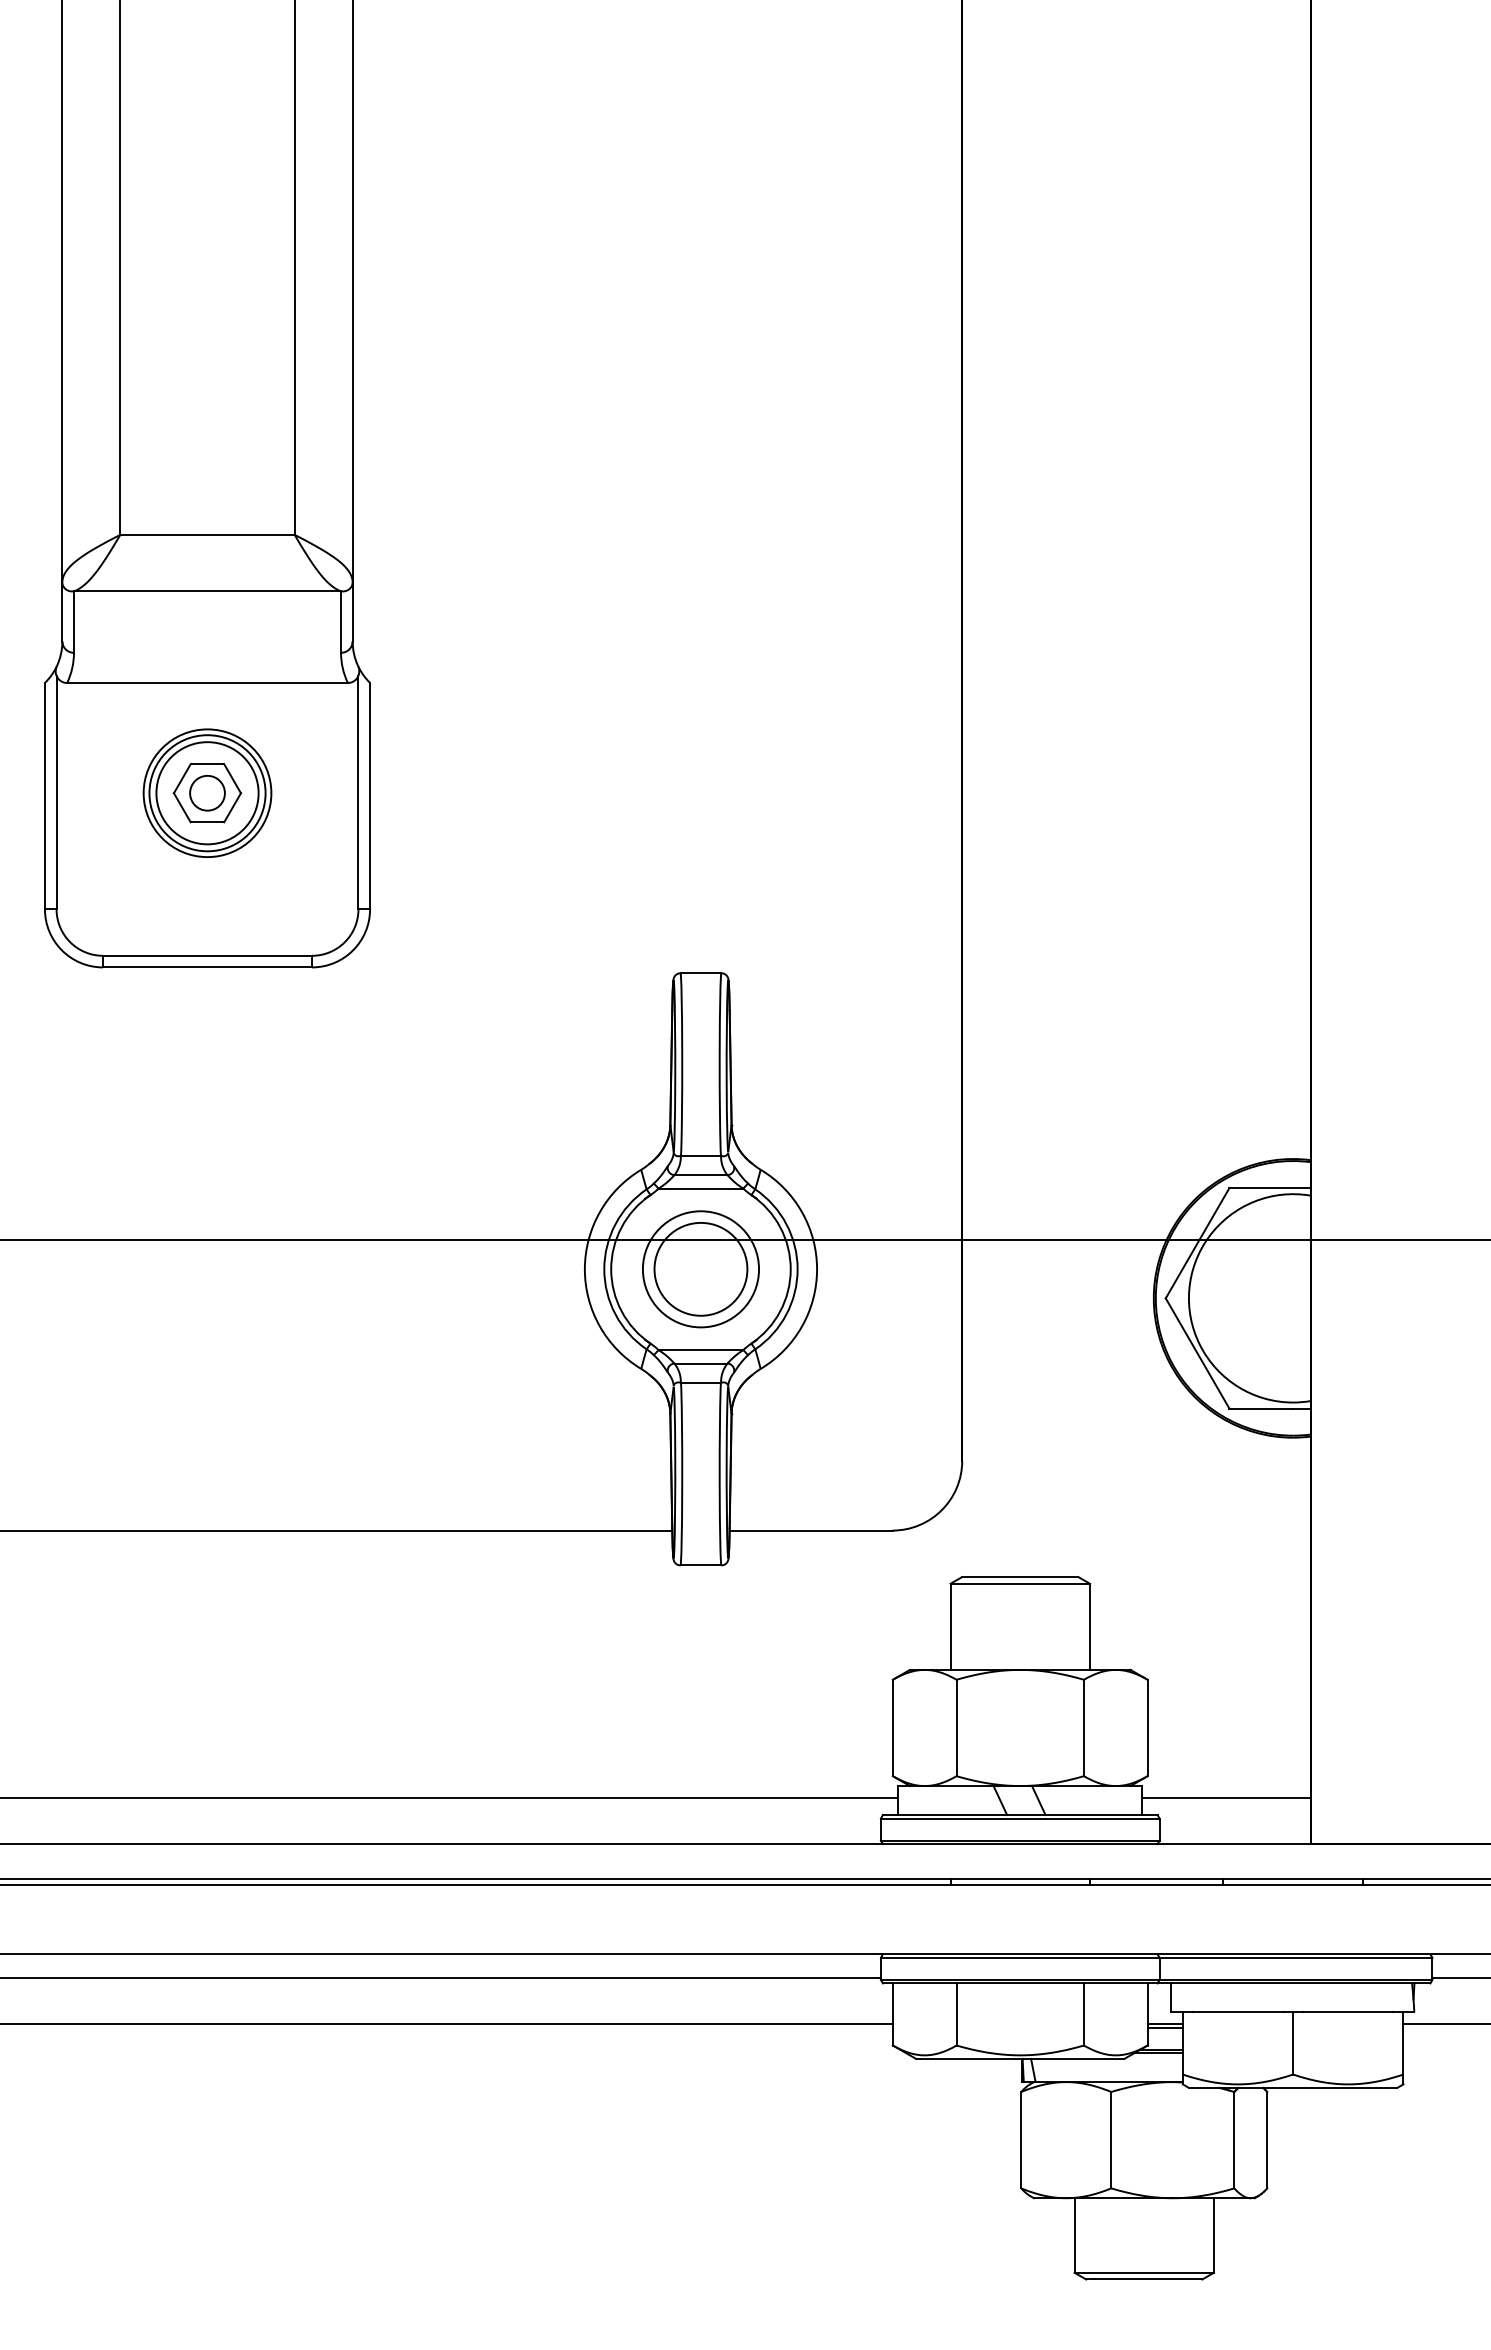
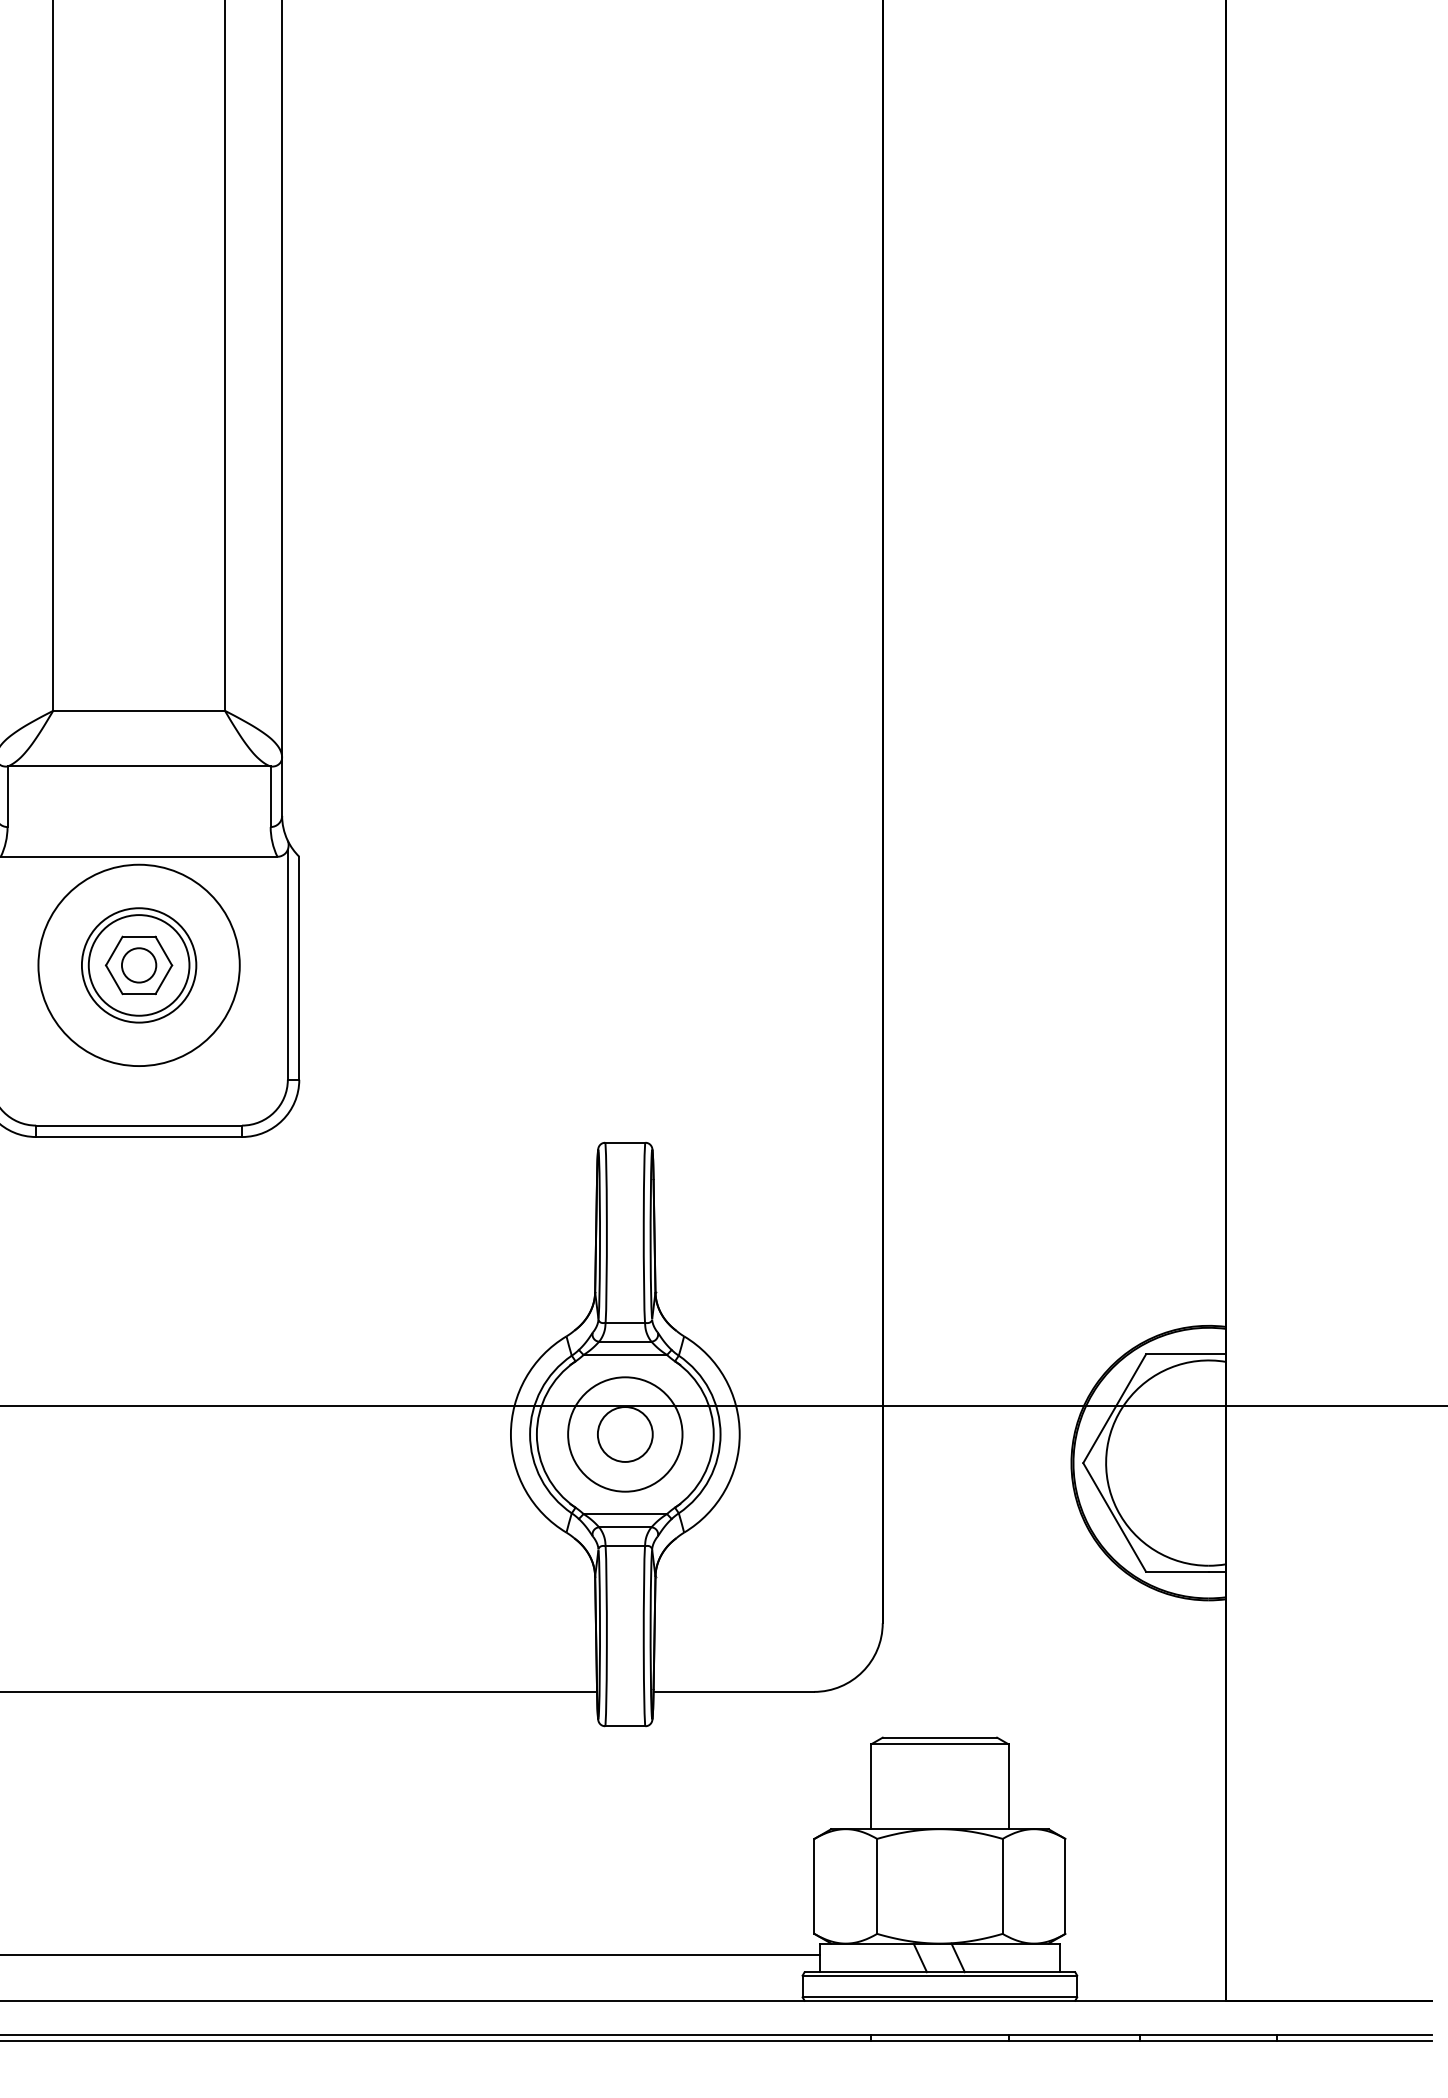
circle: (207, 793) -> (139, 965), size x1.6
circle: (700, 1268) -> (624, 1433), size x0.6
line: (1226, 1797) -> (1143, 1954), removed

